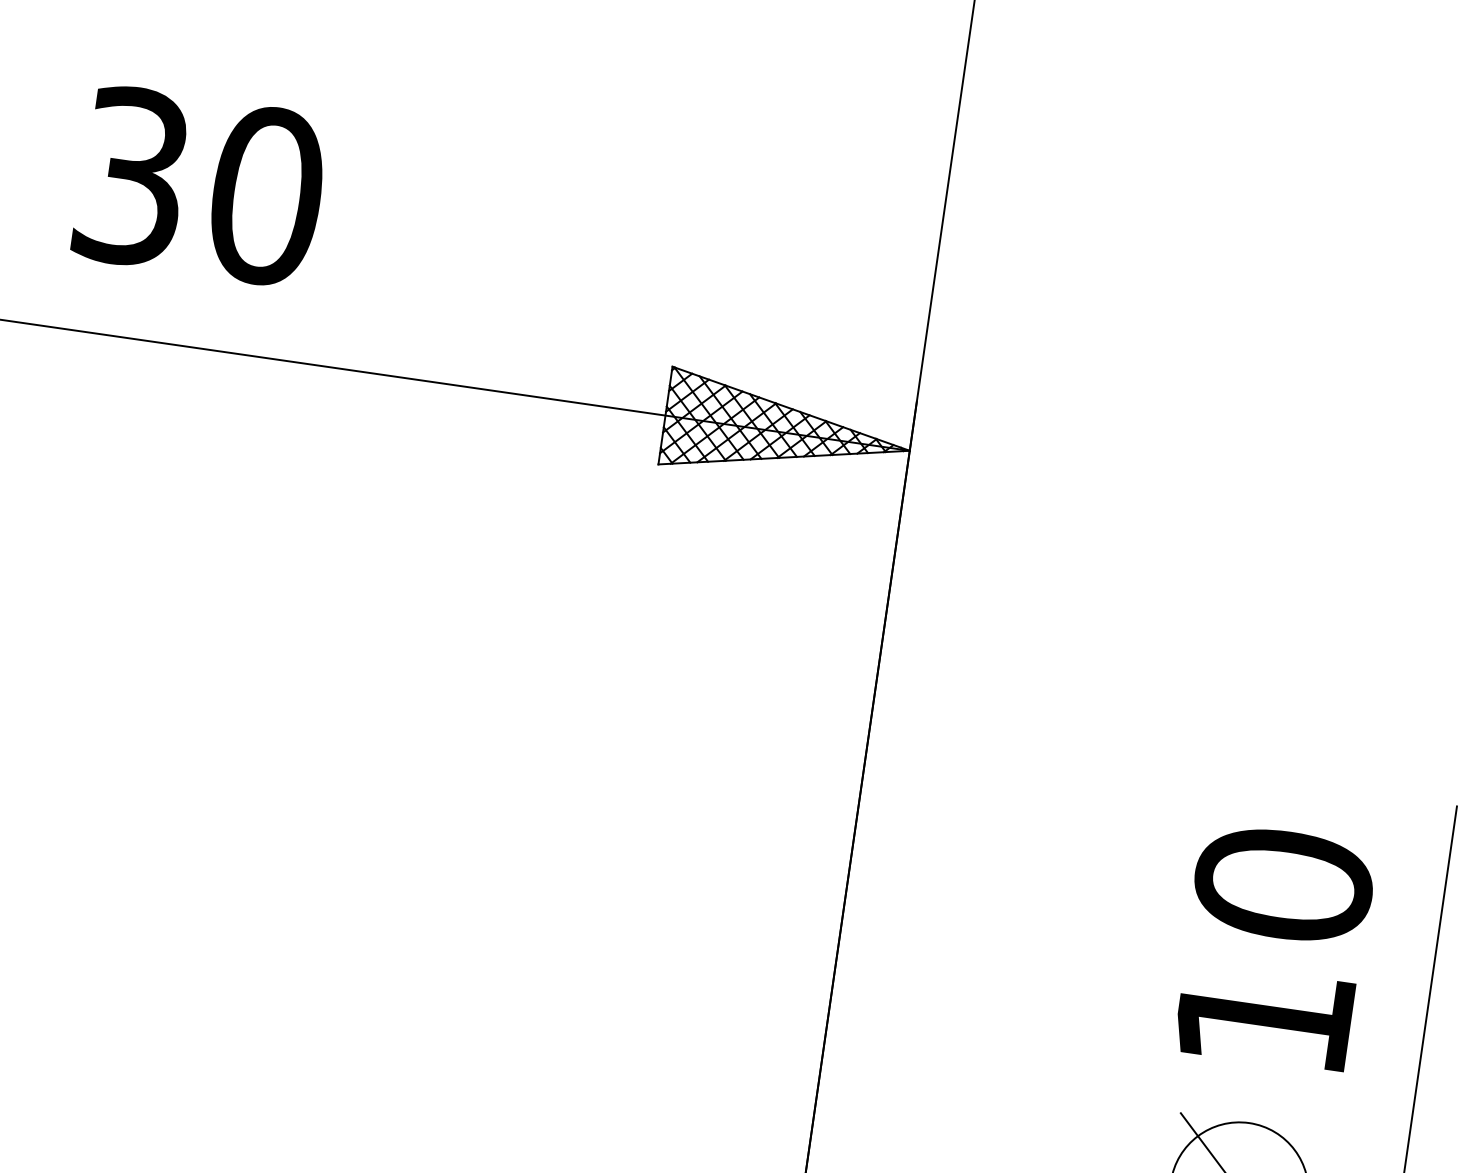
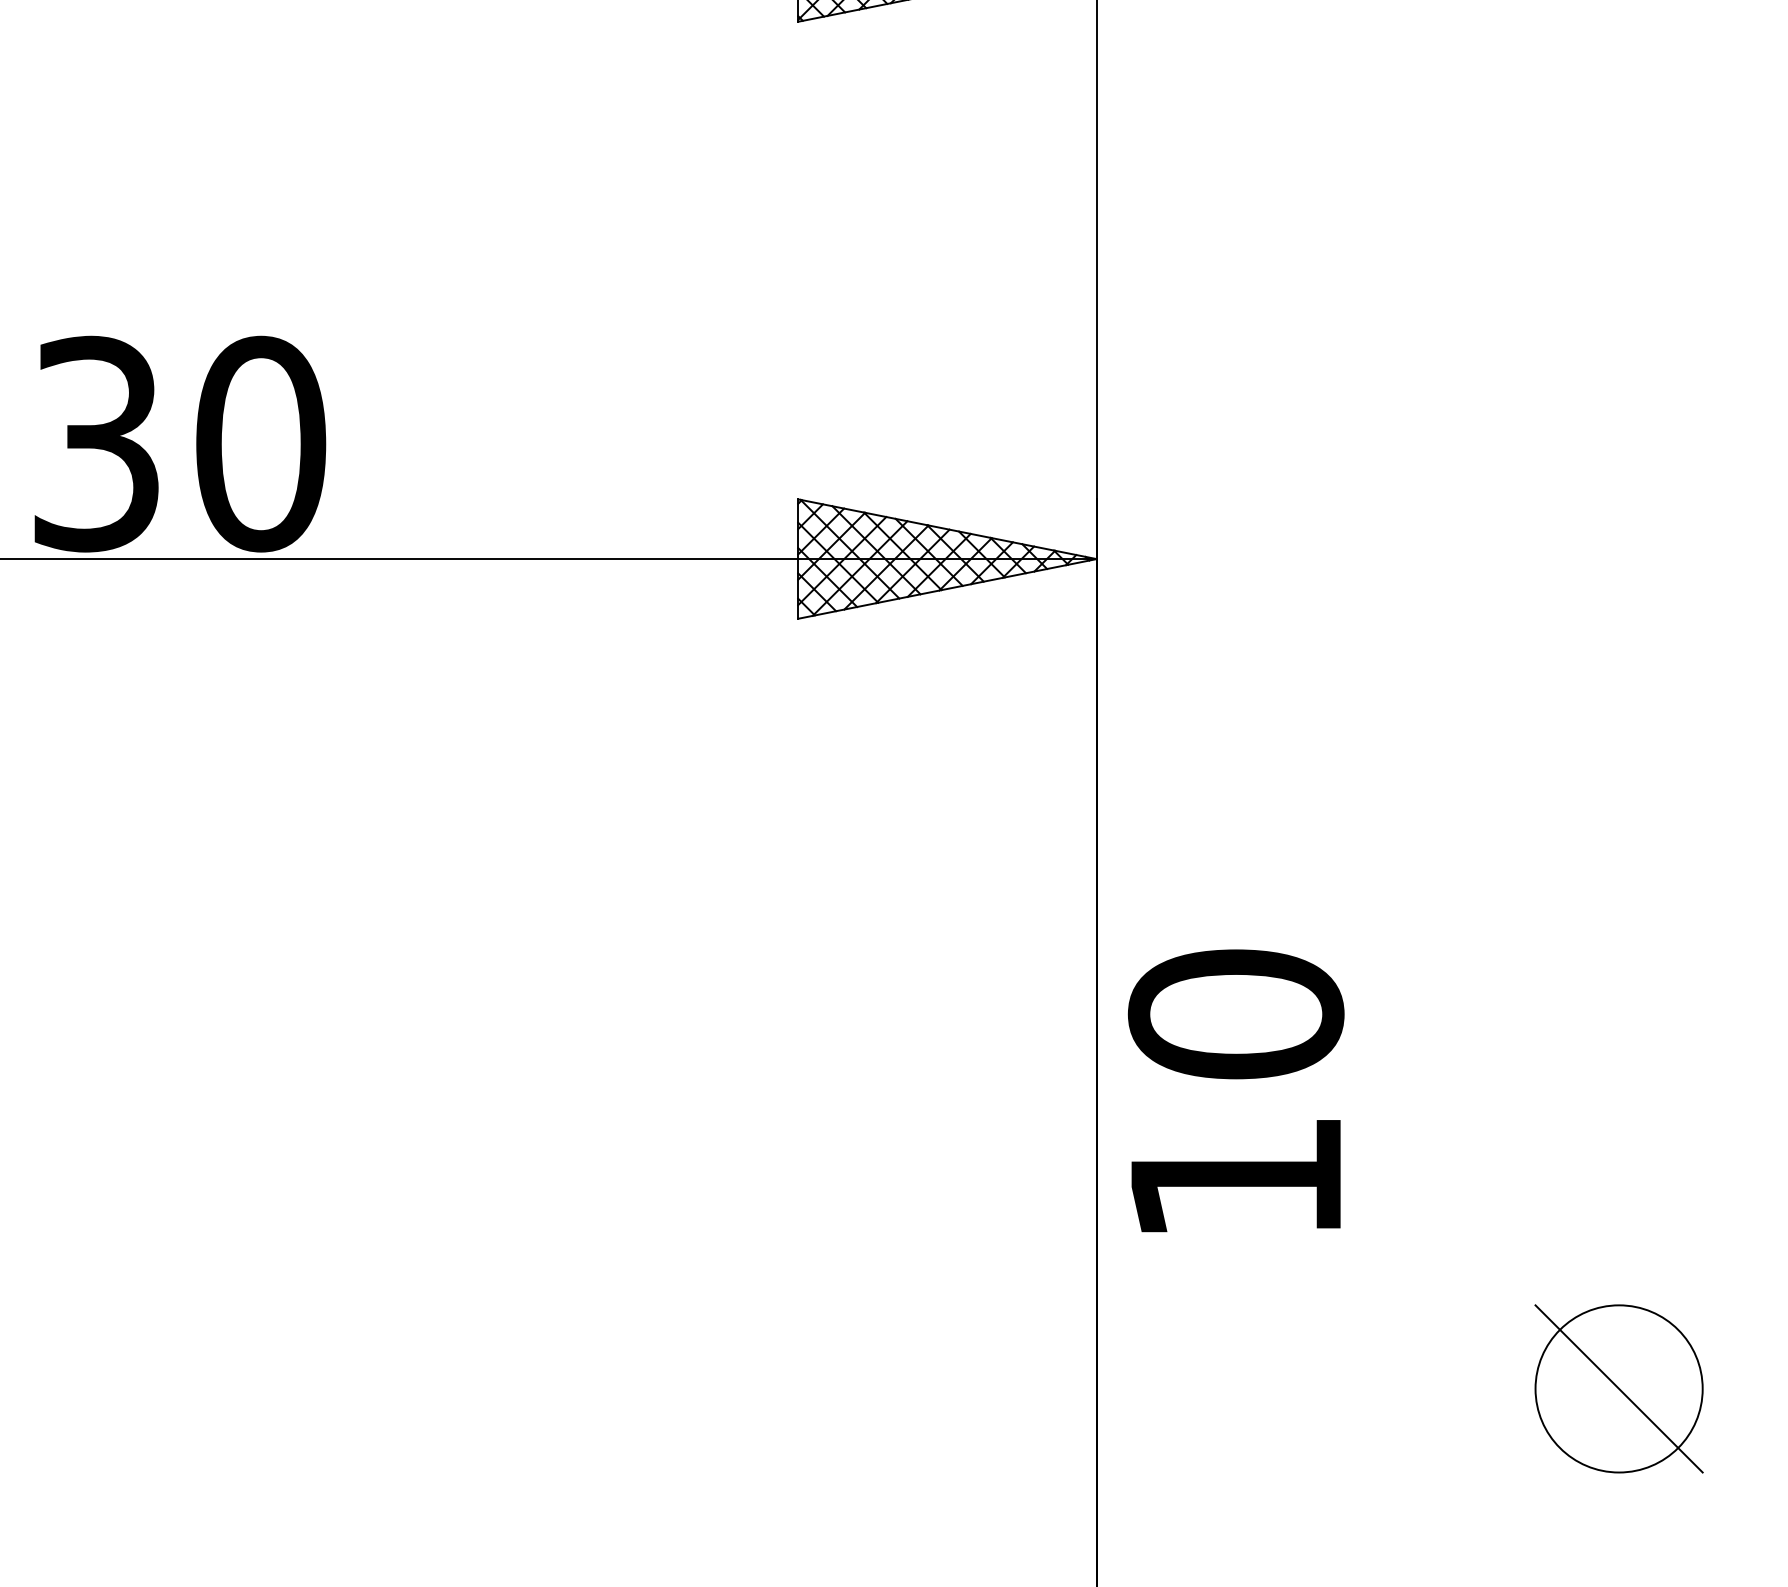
text: (200, 186) -> (180, 443), moved
text: (1274, 947) -> (1236, 1090), moved

